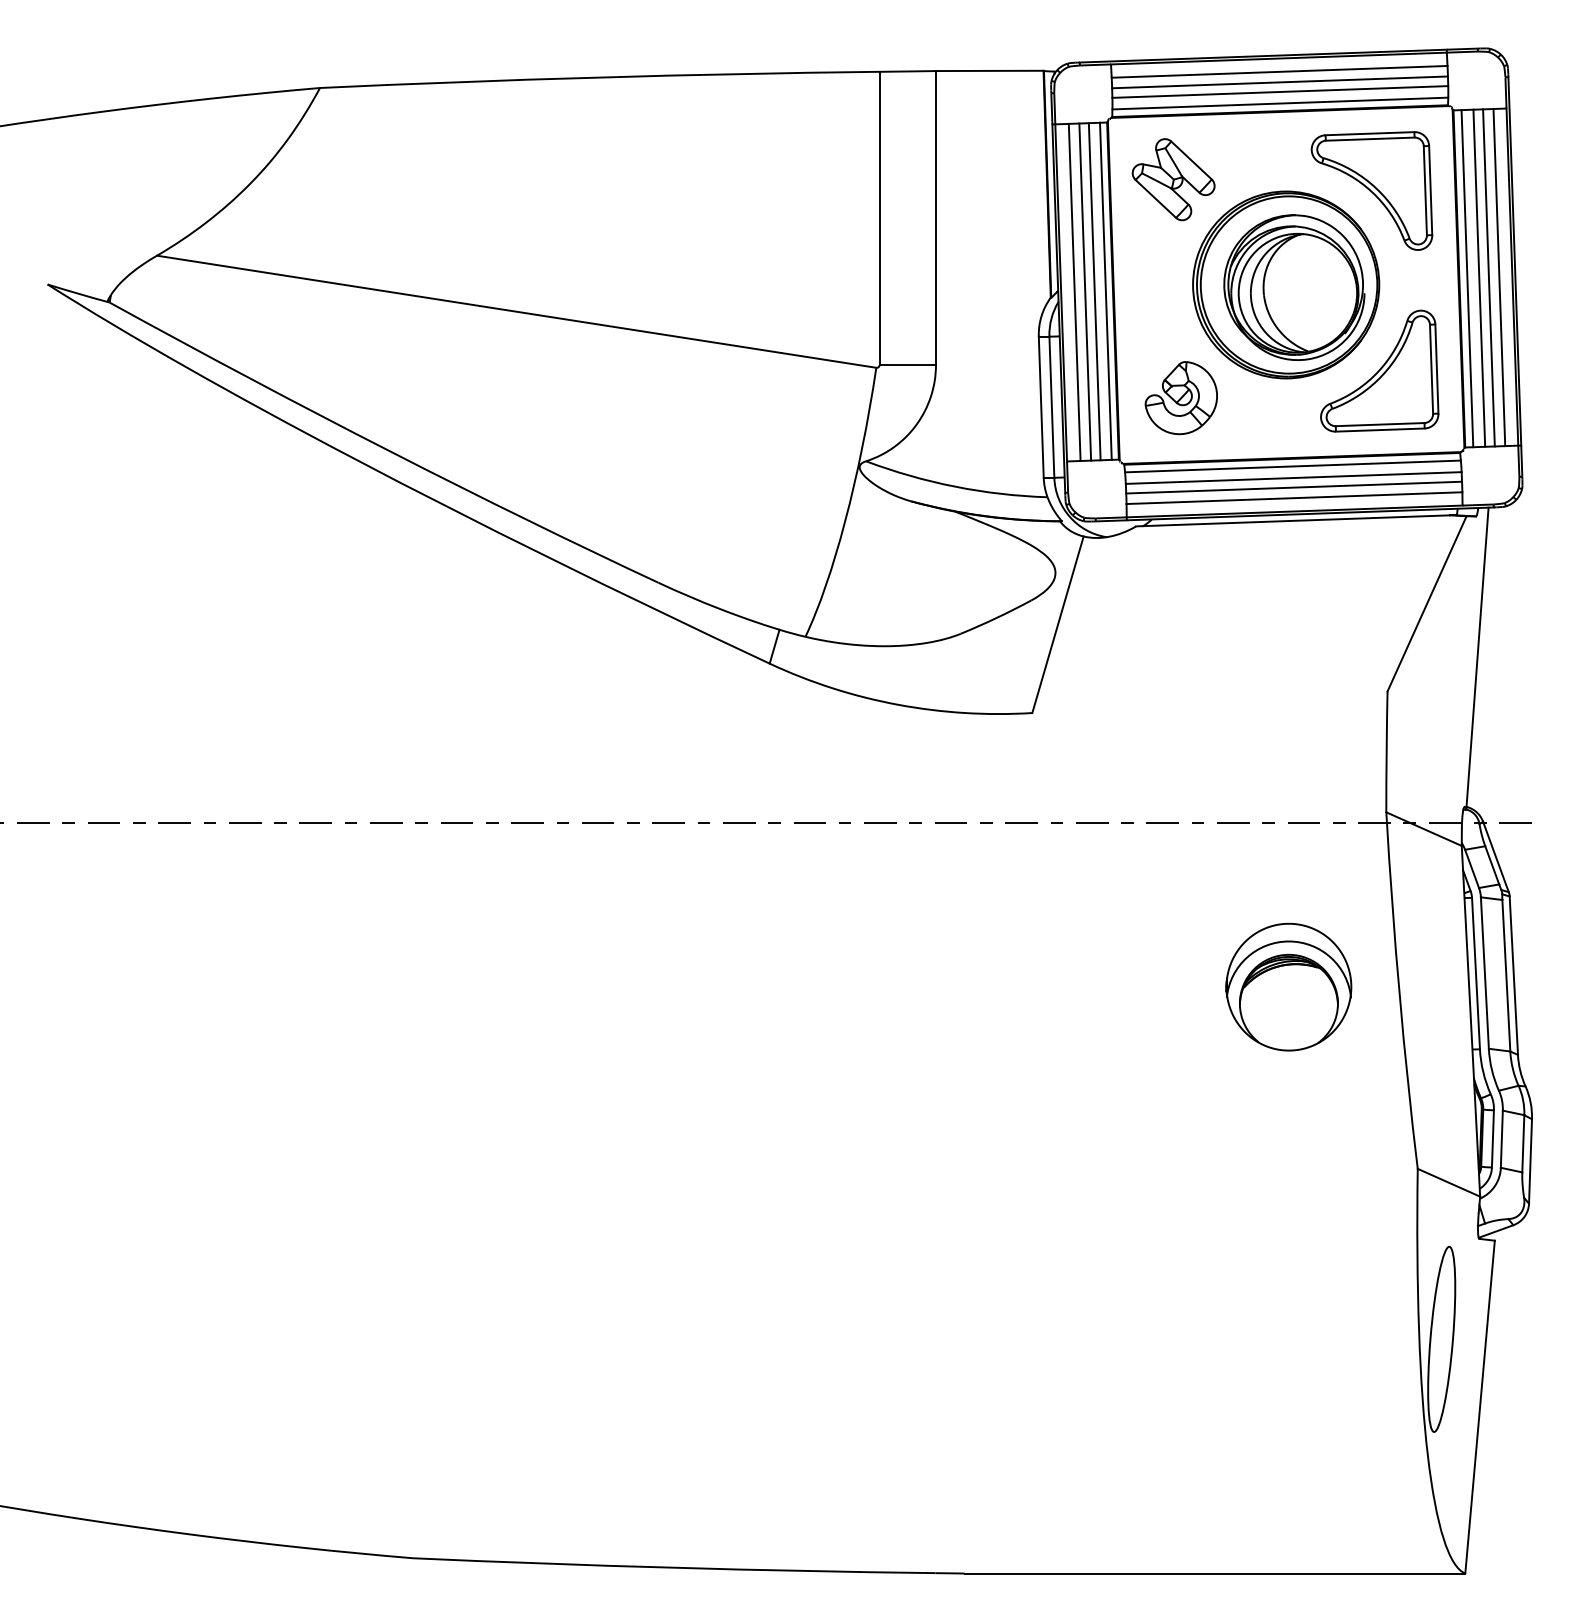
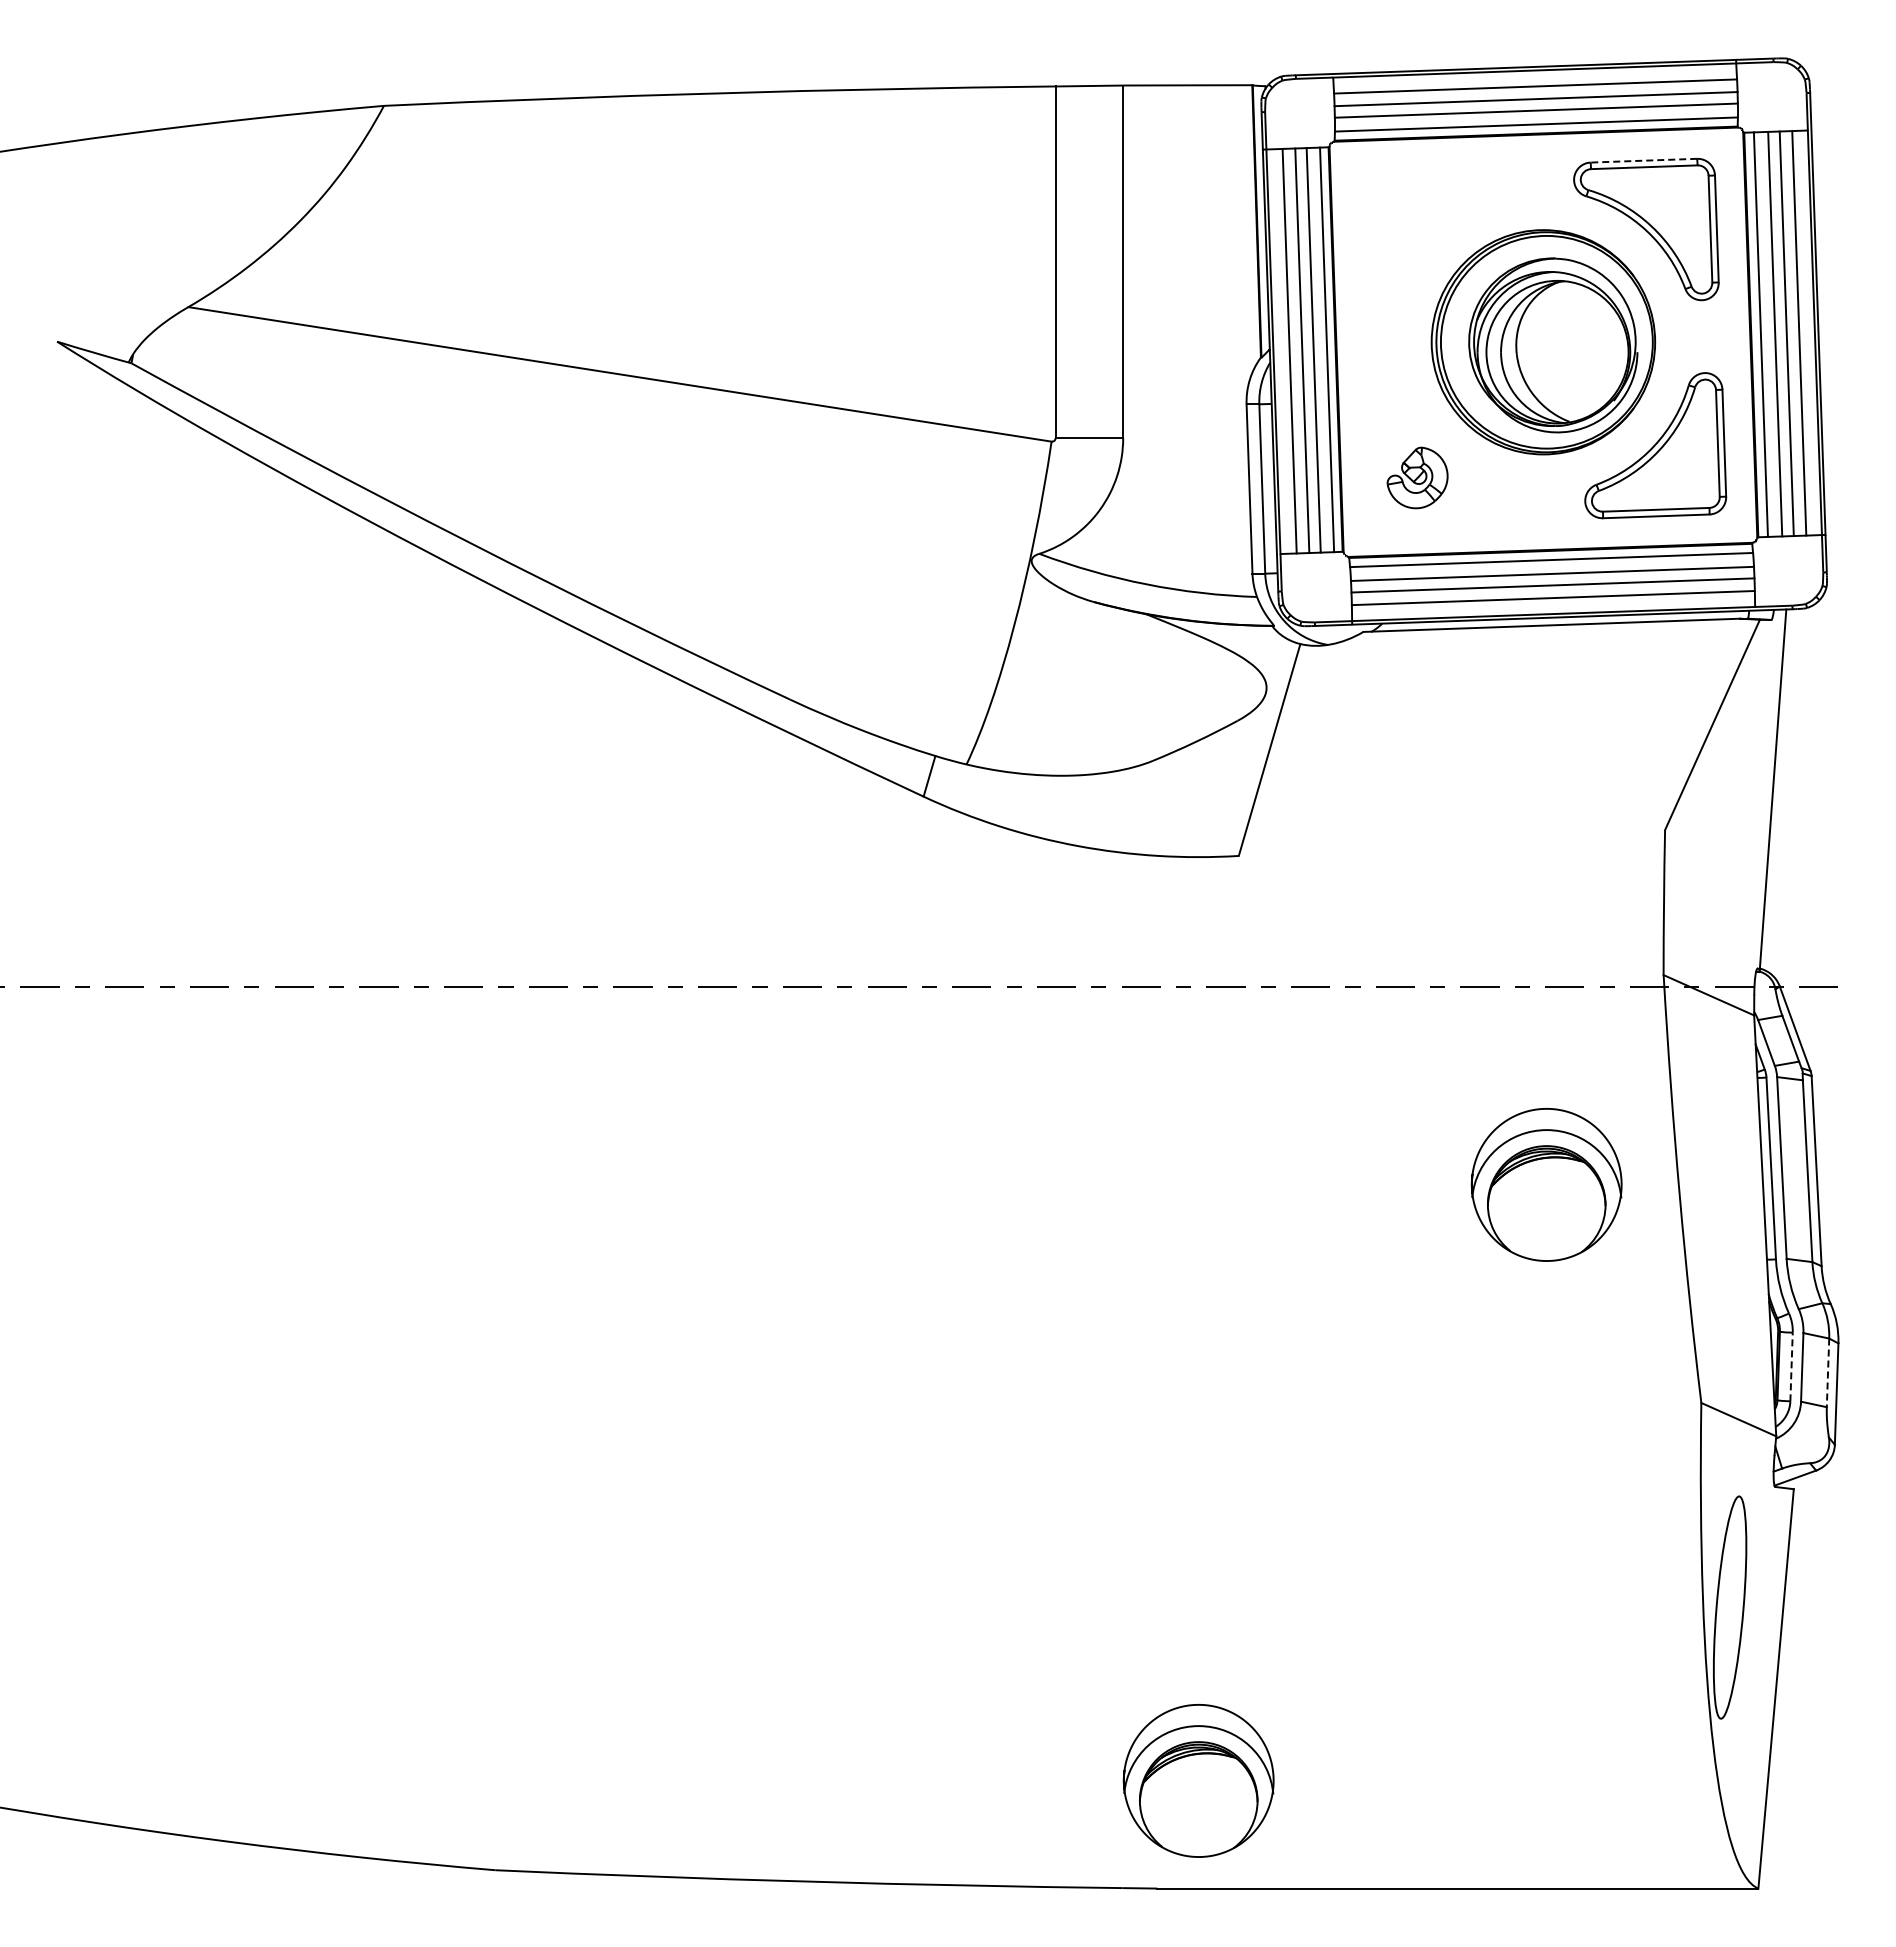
line: (1369, 133) -> (1643, 160), solid -> dashed
part: (1173, 179) -> (1408, 215), removed
part: (1181, 397) -> (1417, 477), size x0.7
line: (1492, 1138) -> (1791, 1366), solid -> dashed
line: (1523, 1144) -> (1828, 1373), solid -> dashed
part: (998, 1483) -> (1198, 1780), added

